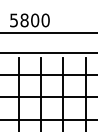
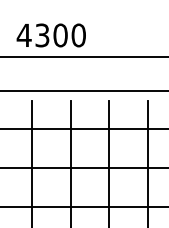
text: (18, 20) -> (31, 35), 5800 -> 4300

